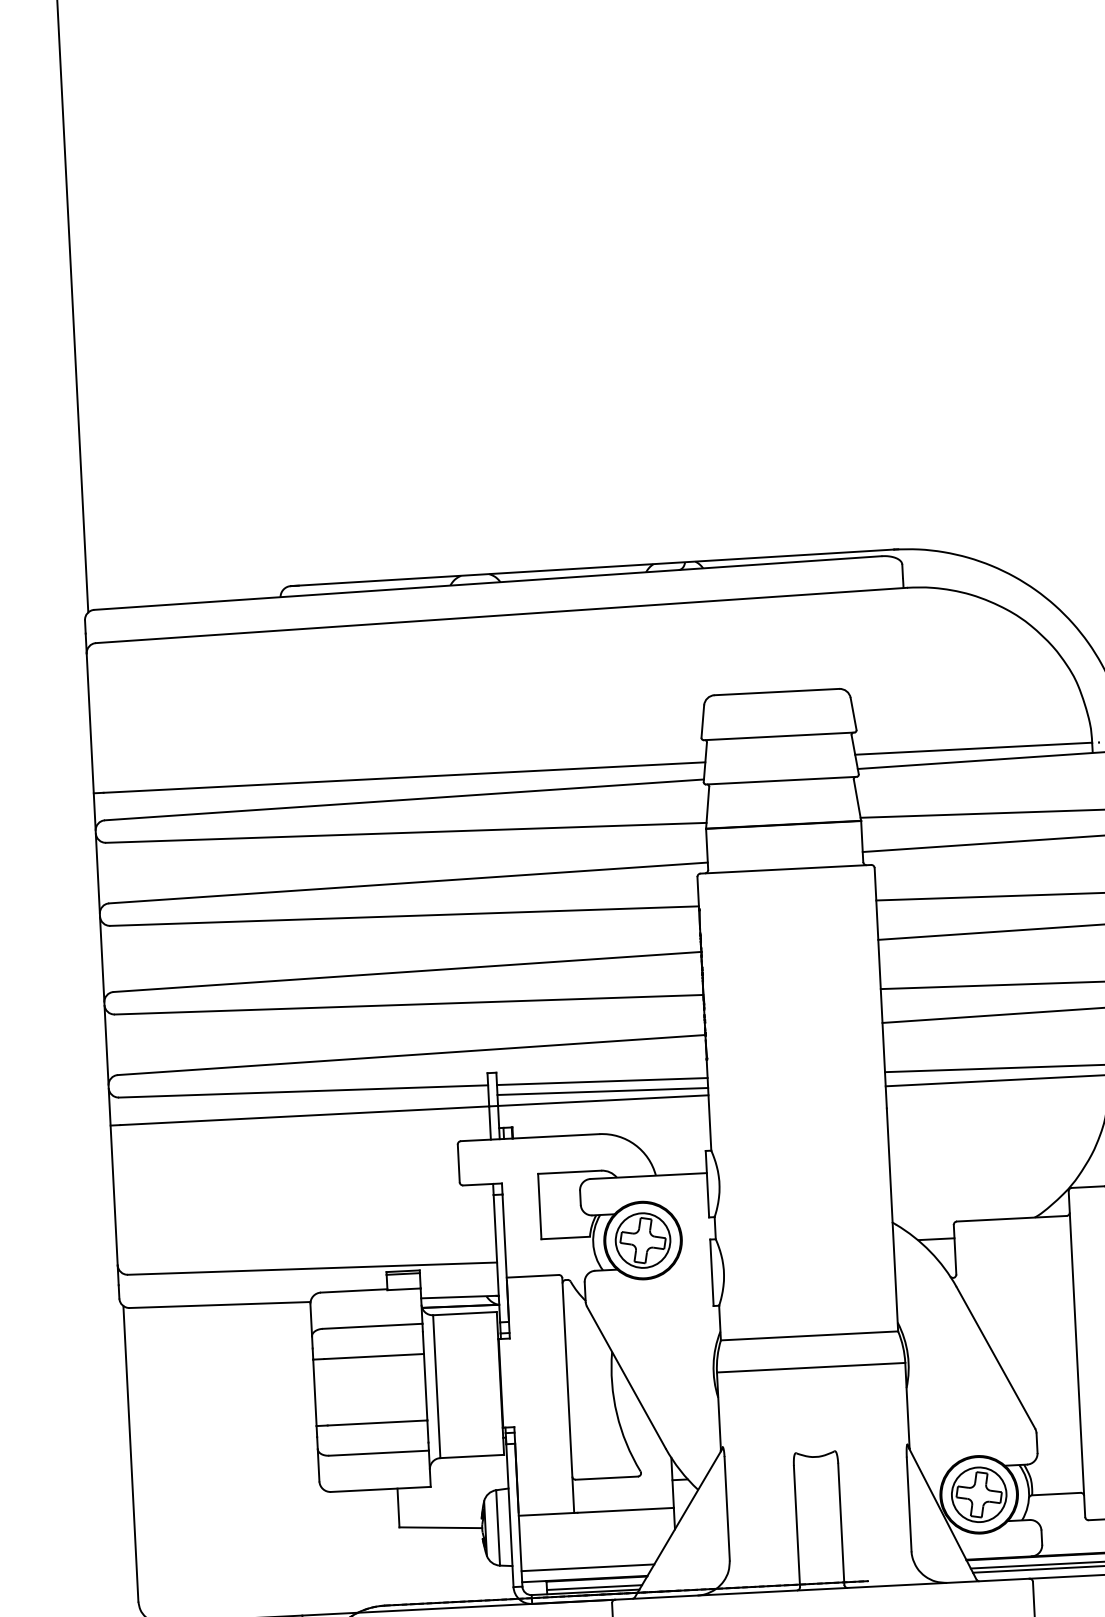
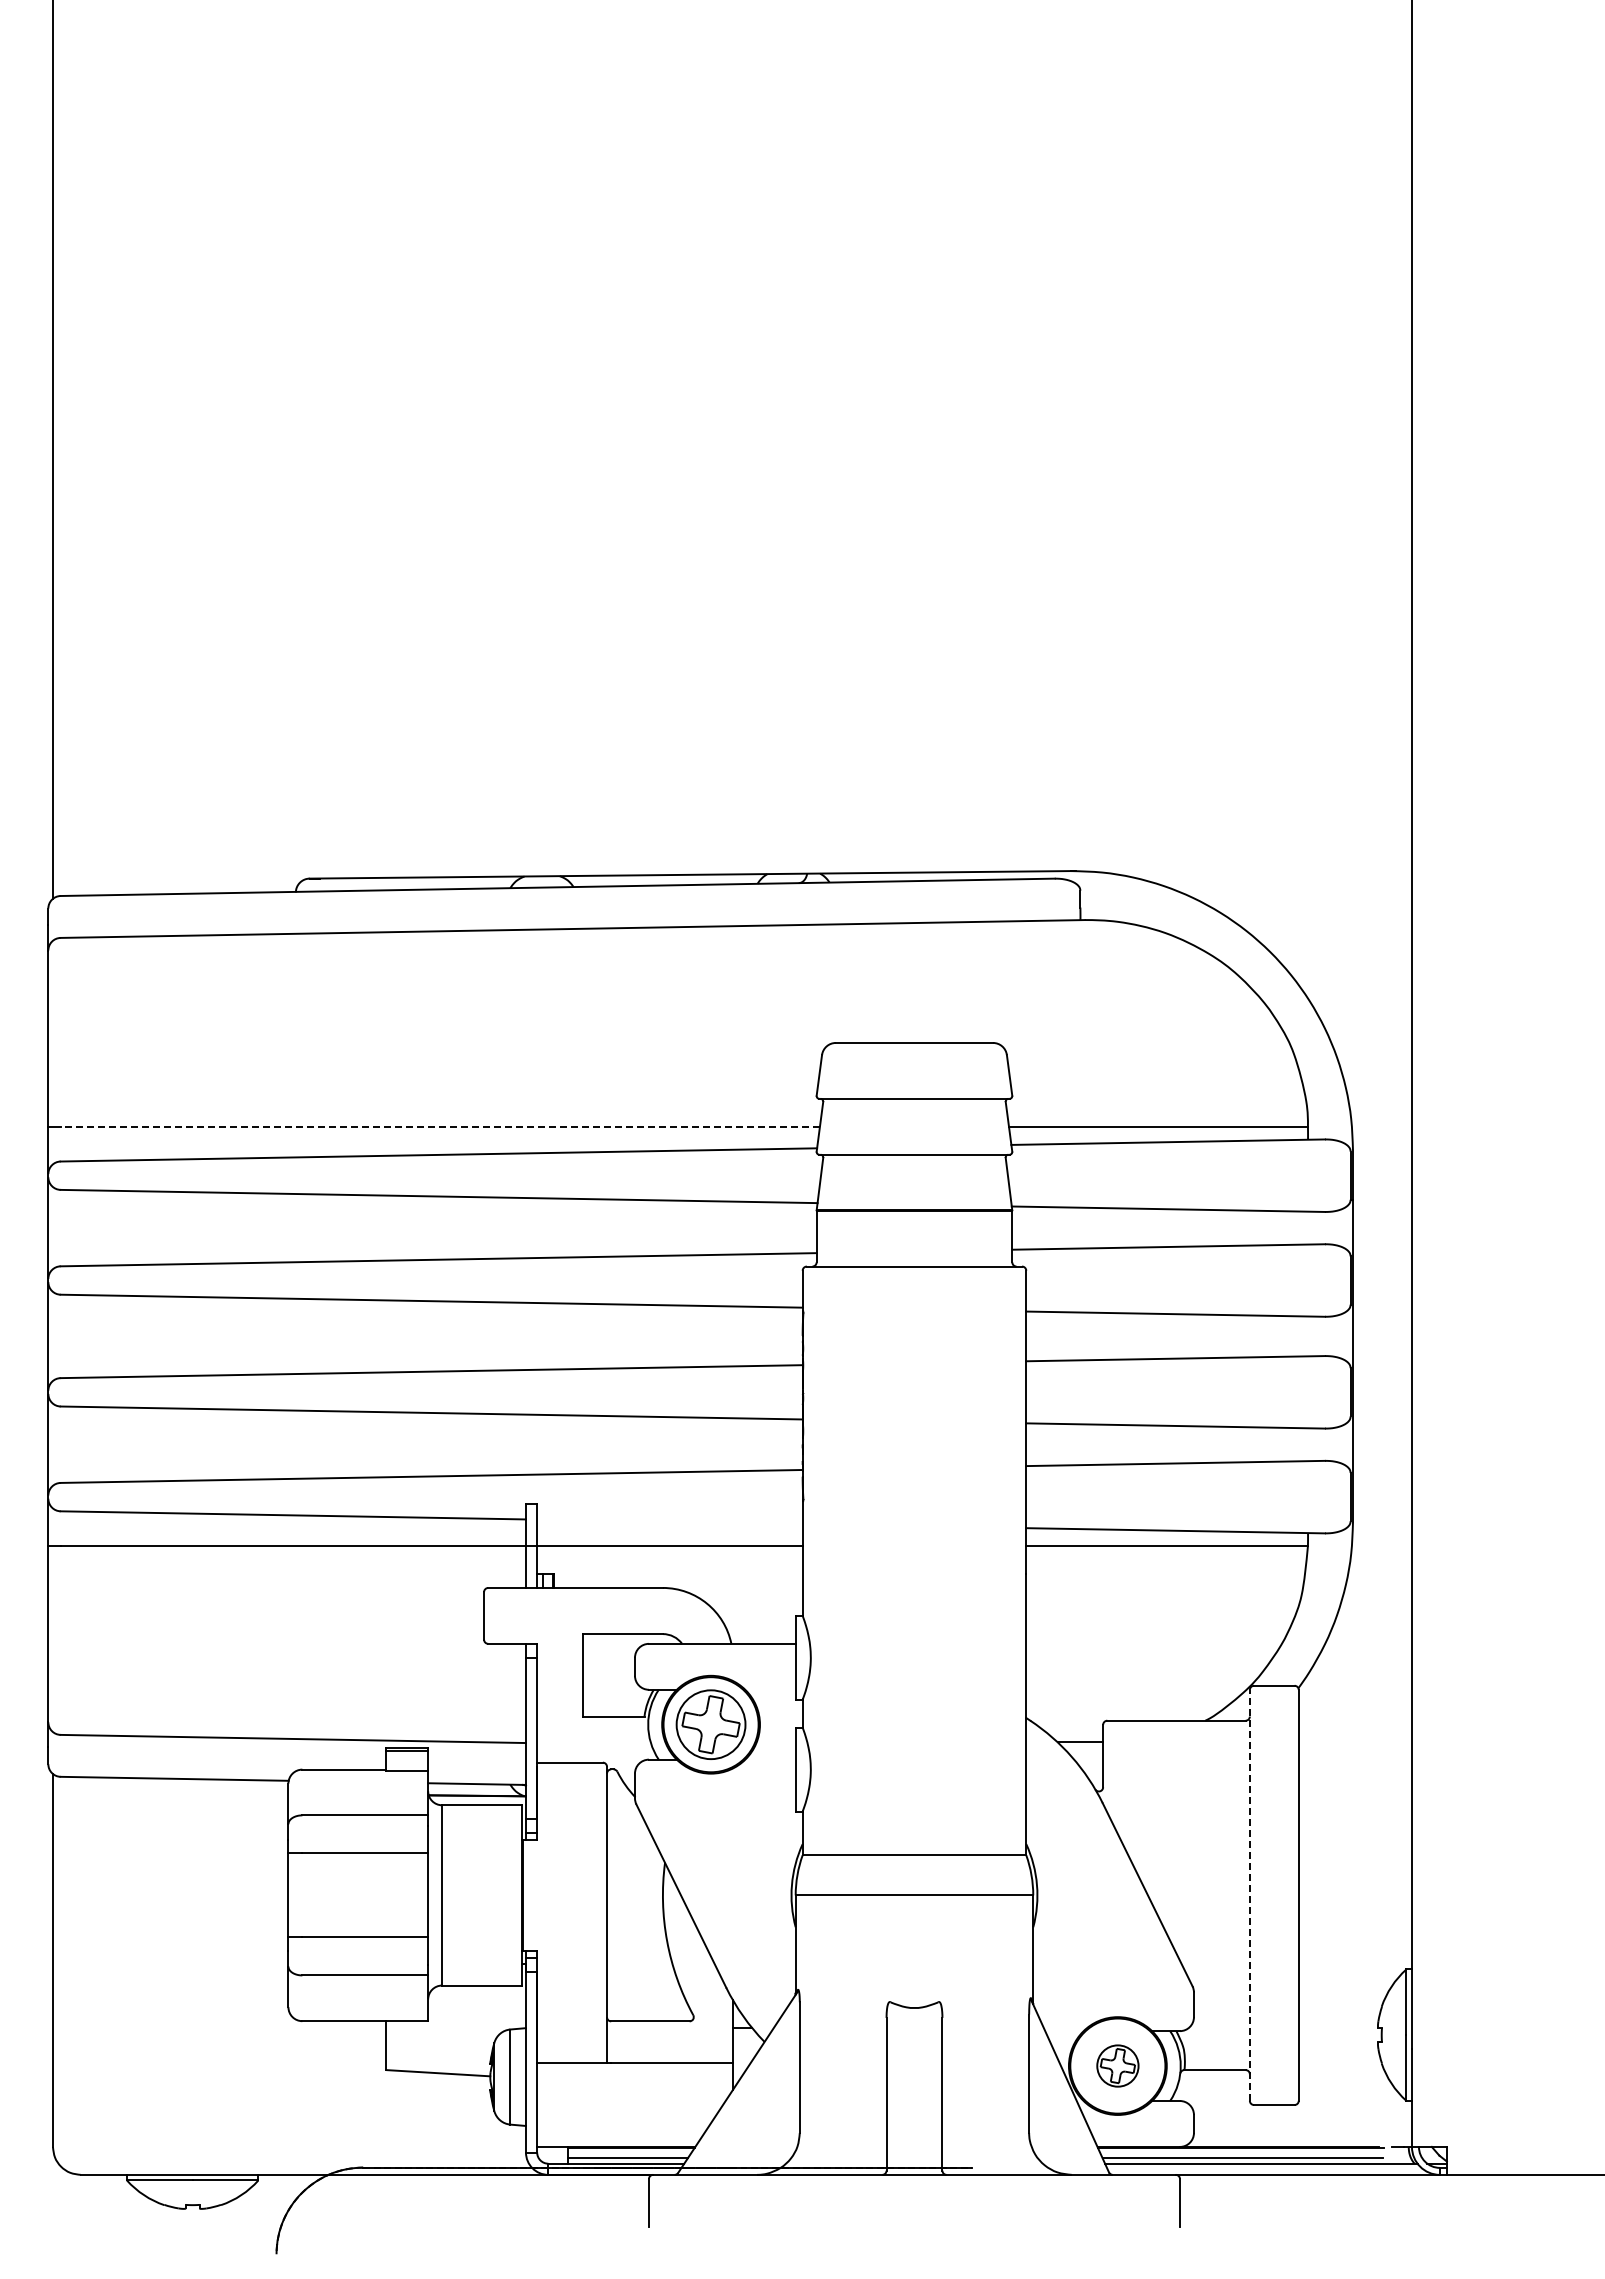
line: (404, 777) -> (440, 1126), solid -> dashed
line: (601, 1081) -> (669, 1521), removed
line: (602, 1091) -> (669, 1534), removed
line: (1076, 1353) -> (1249, 1894), solid -> dashed
part: (978, 1494) -> (1117, 2065), size x0.6
line: (587, 1567) -> (620, 2132), removed

